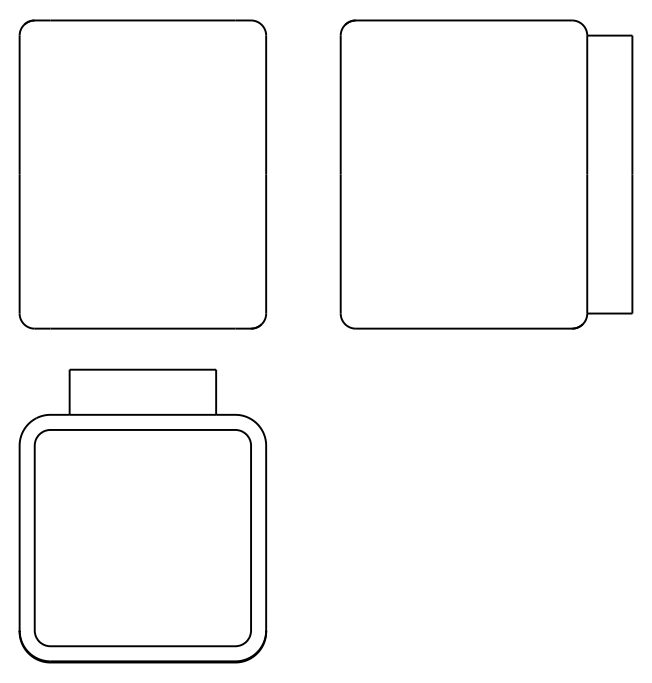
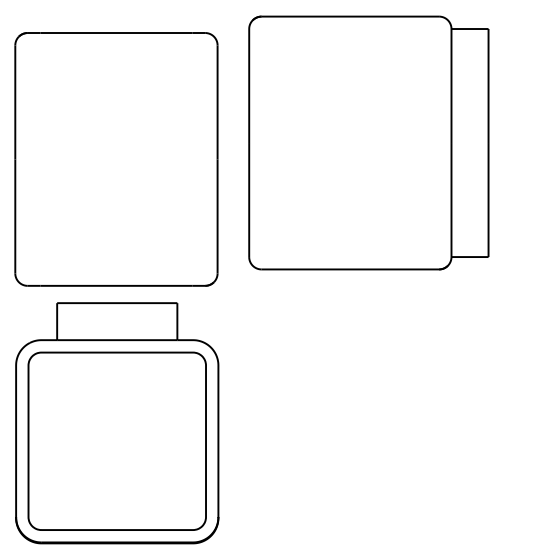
part: (142, 174) -> (116, 159), moved
part: (486, 174) -> (368, 142), moved

